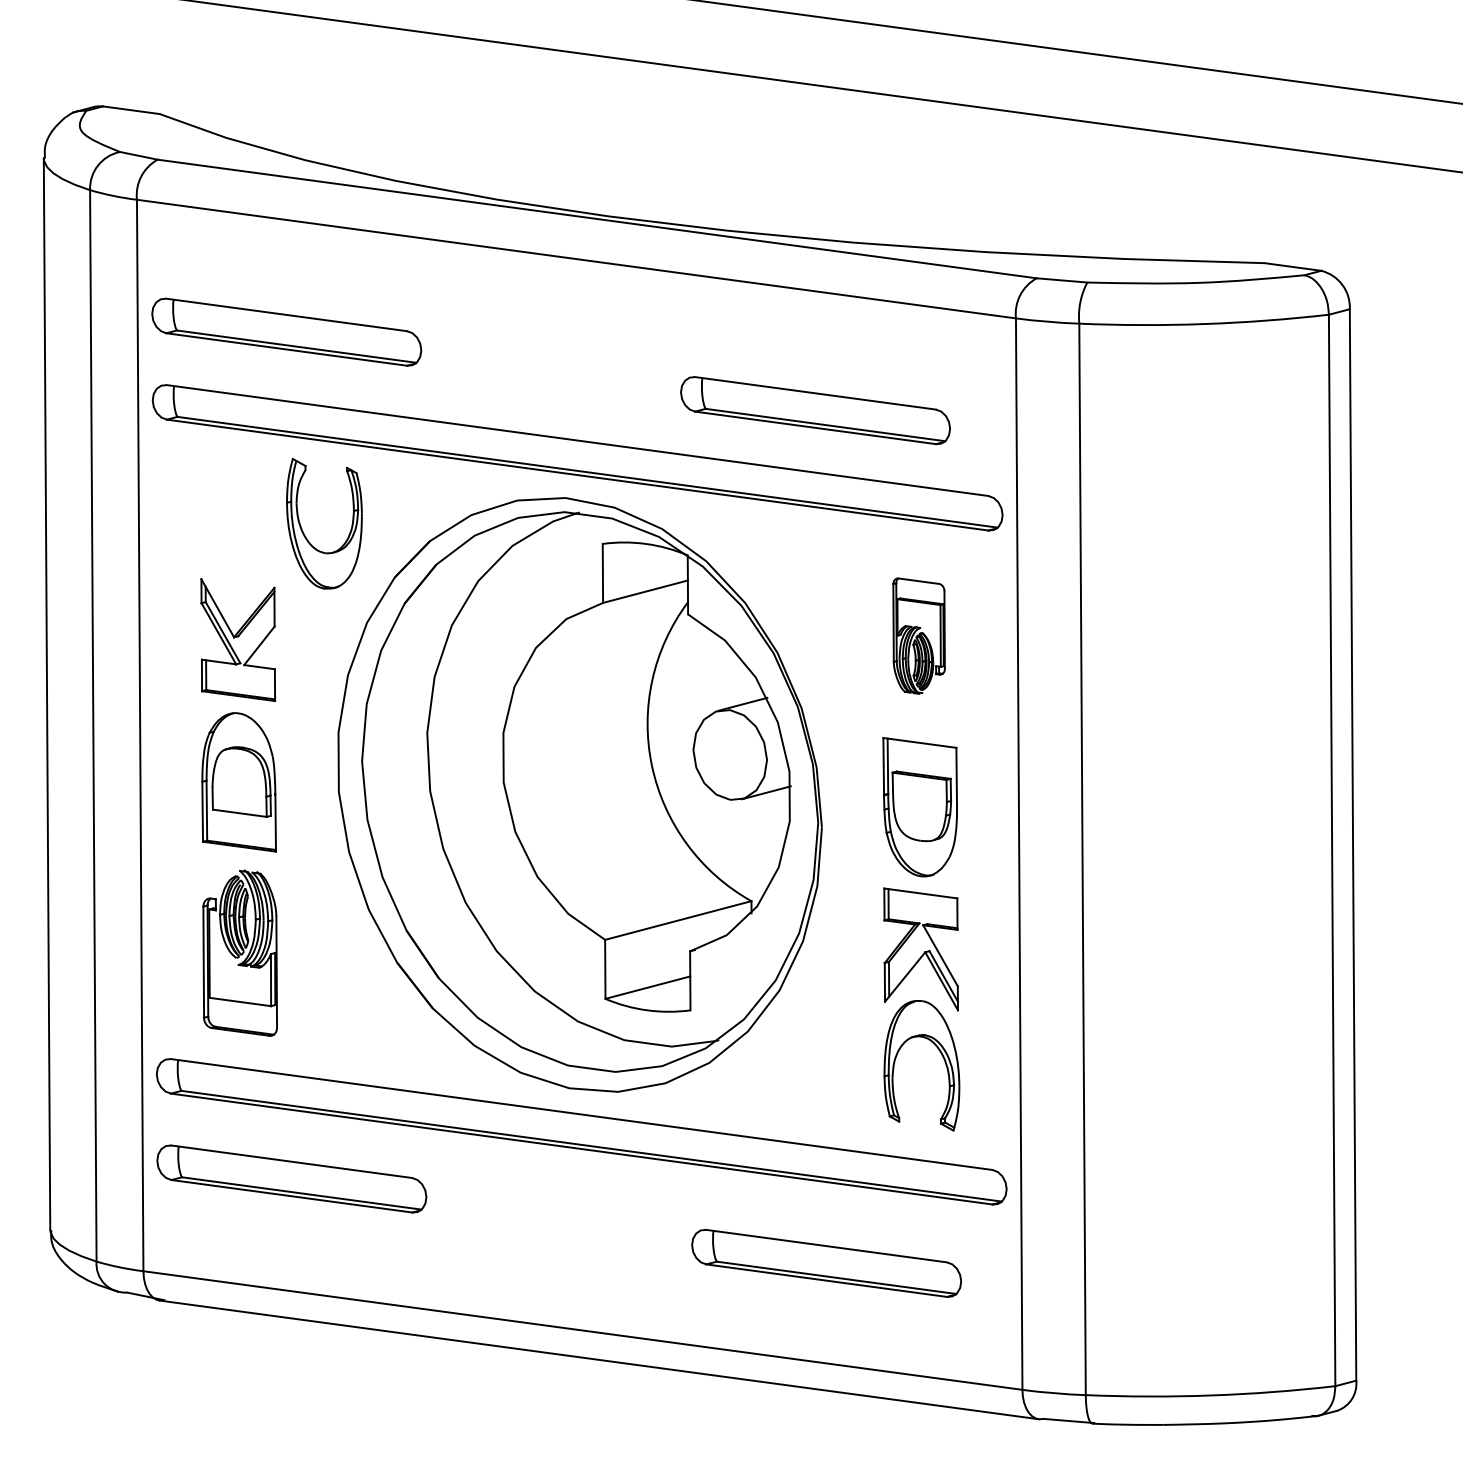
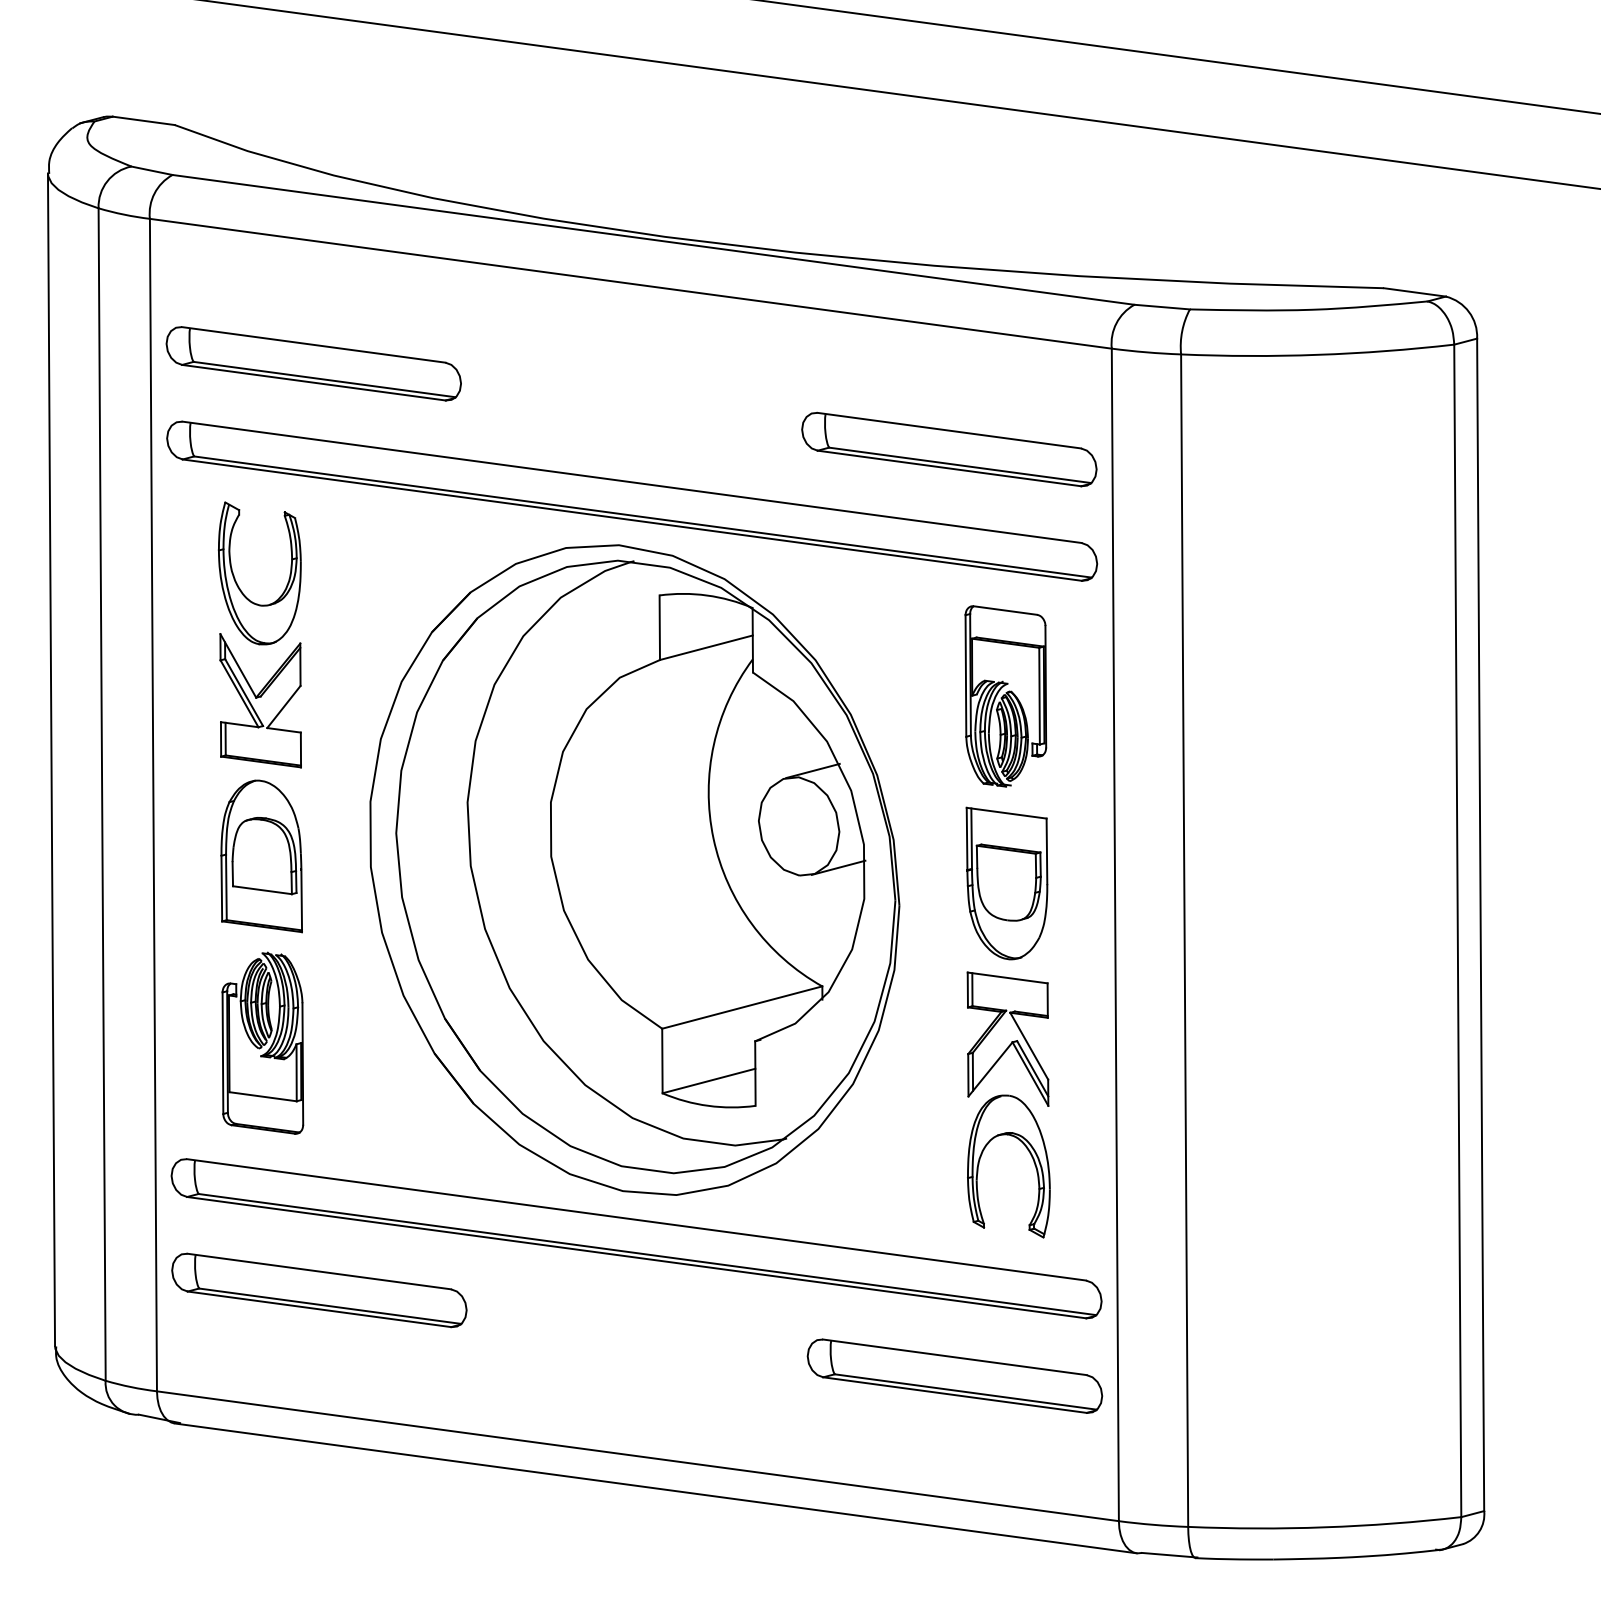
part: (815, 410) -> (949, 449), moved
part: (304, 533) -> (238, 584), moved
part: (918, 635) -> (1005, 695), size x1.43
part: (826, 1262) -> (954, 1375), moved

